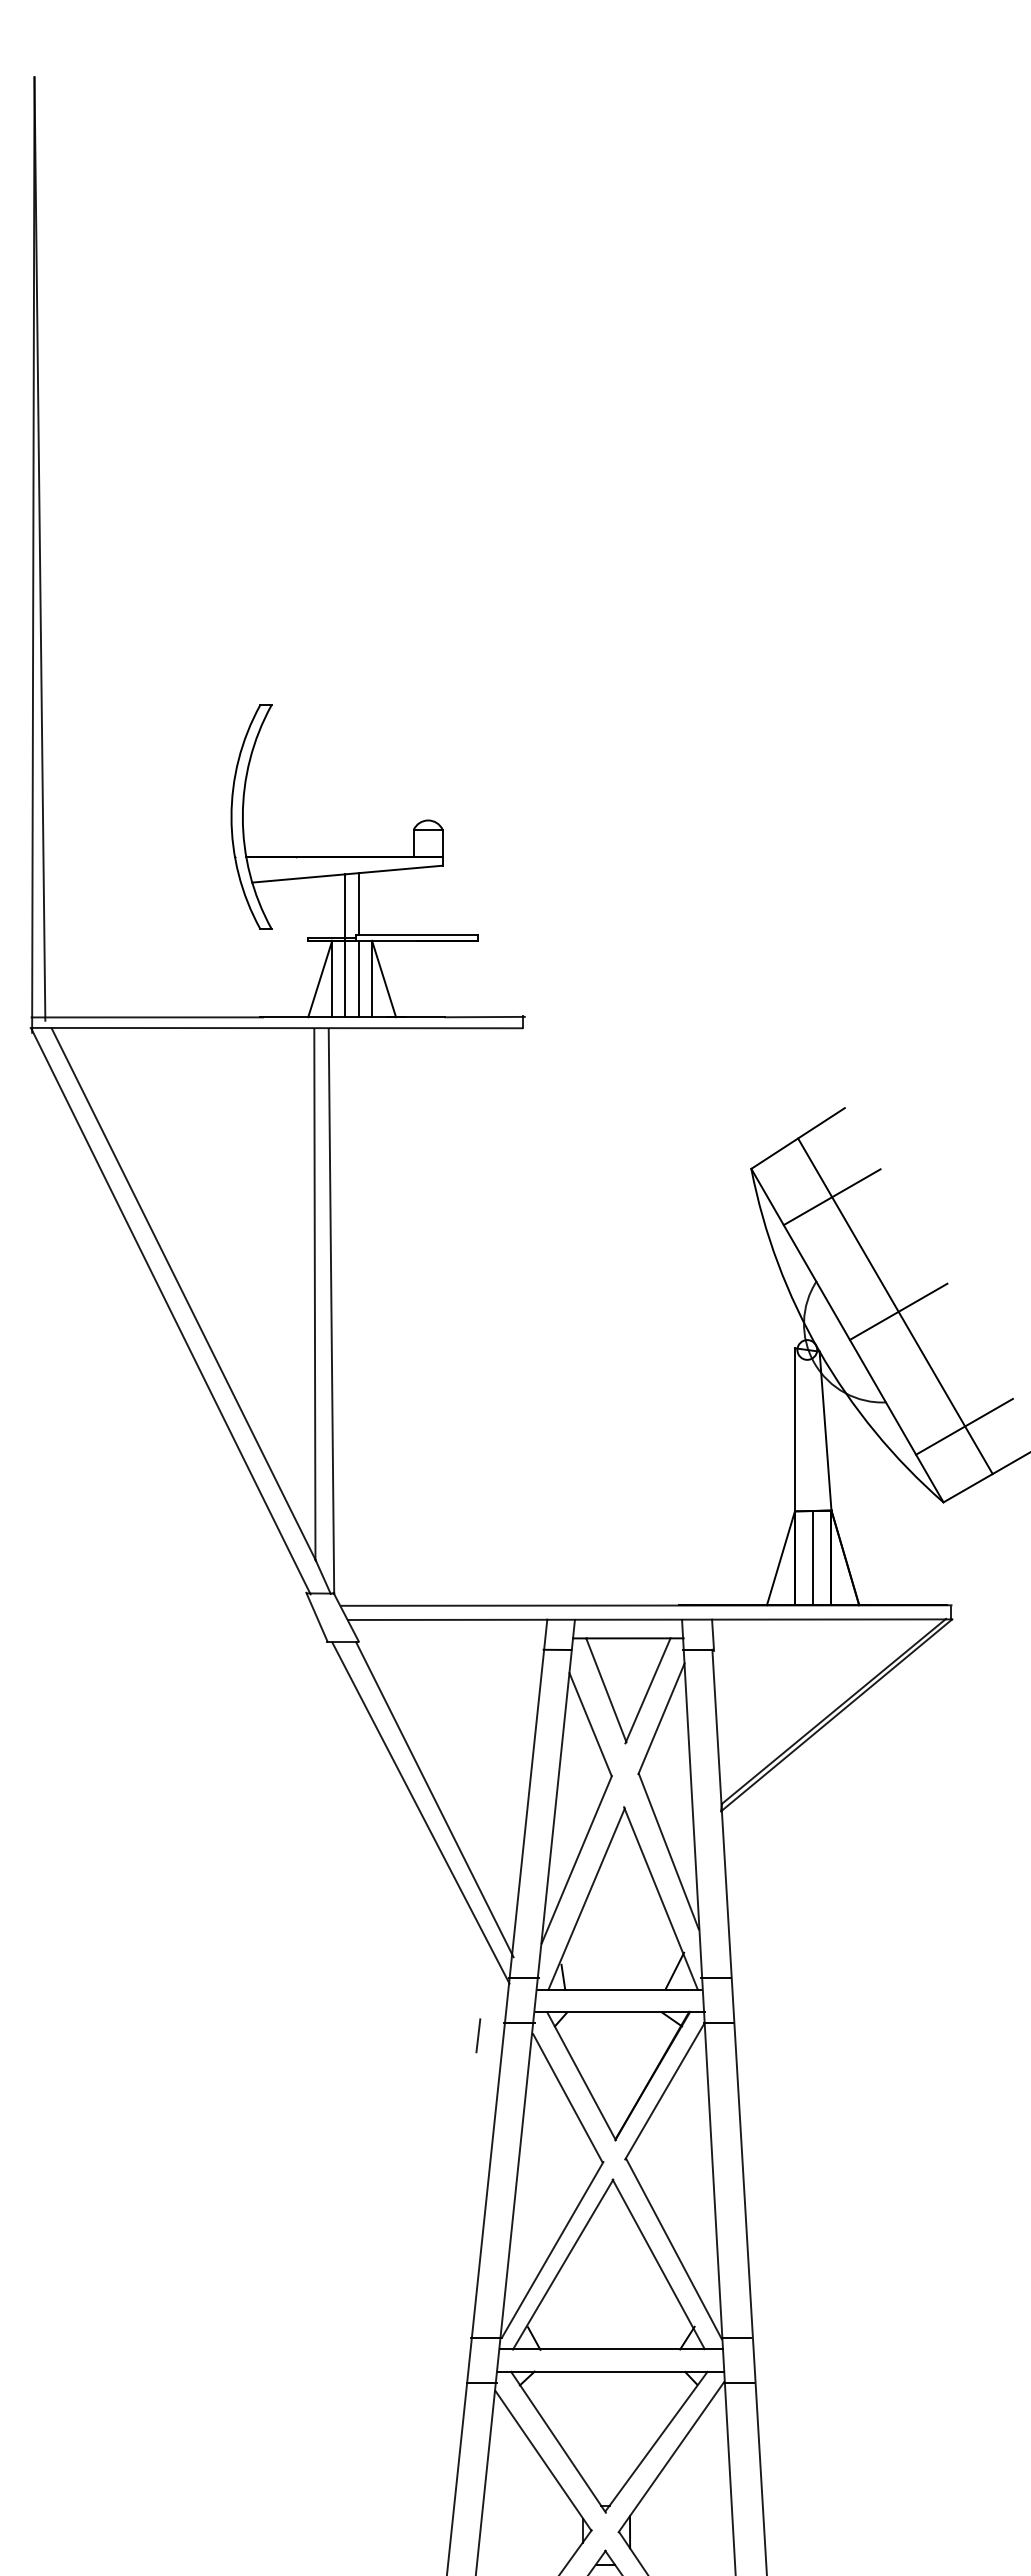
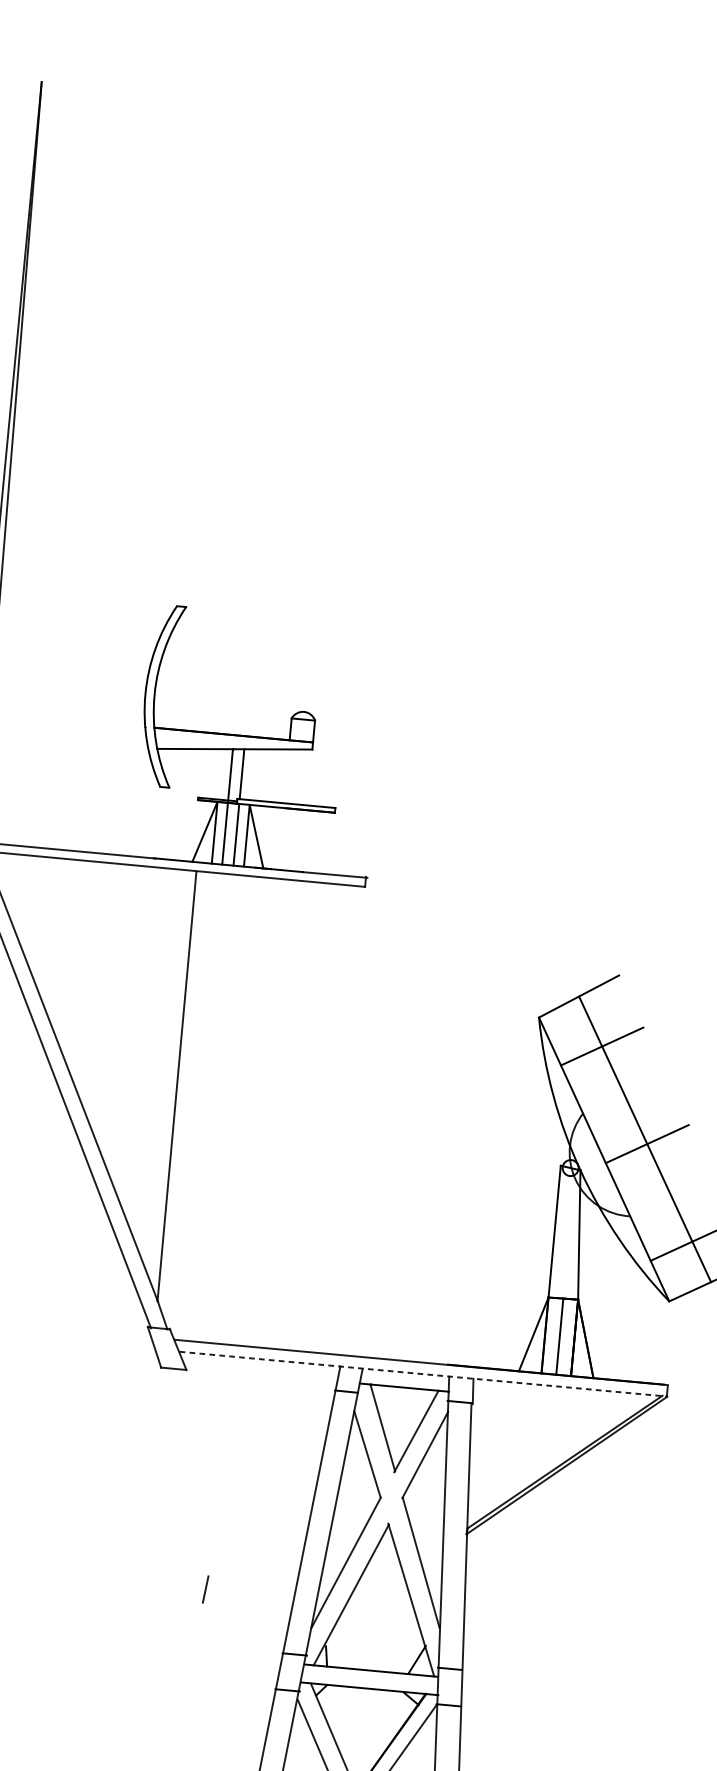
line: (331, 1311) -> (189, 1101), removed
line: (650, 1619) -> (423, 1374), solid -> dashed
line: (434, 1799) -> (235, 1503), removed
line: (420, 1812) -> (223, 1512), removed
line: (478, 2035) -> (205, 1589), moved

